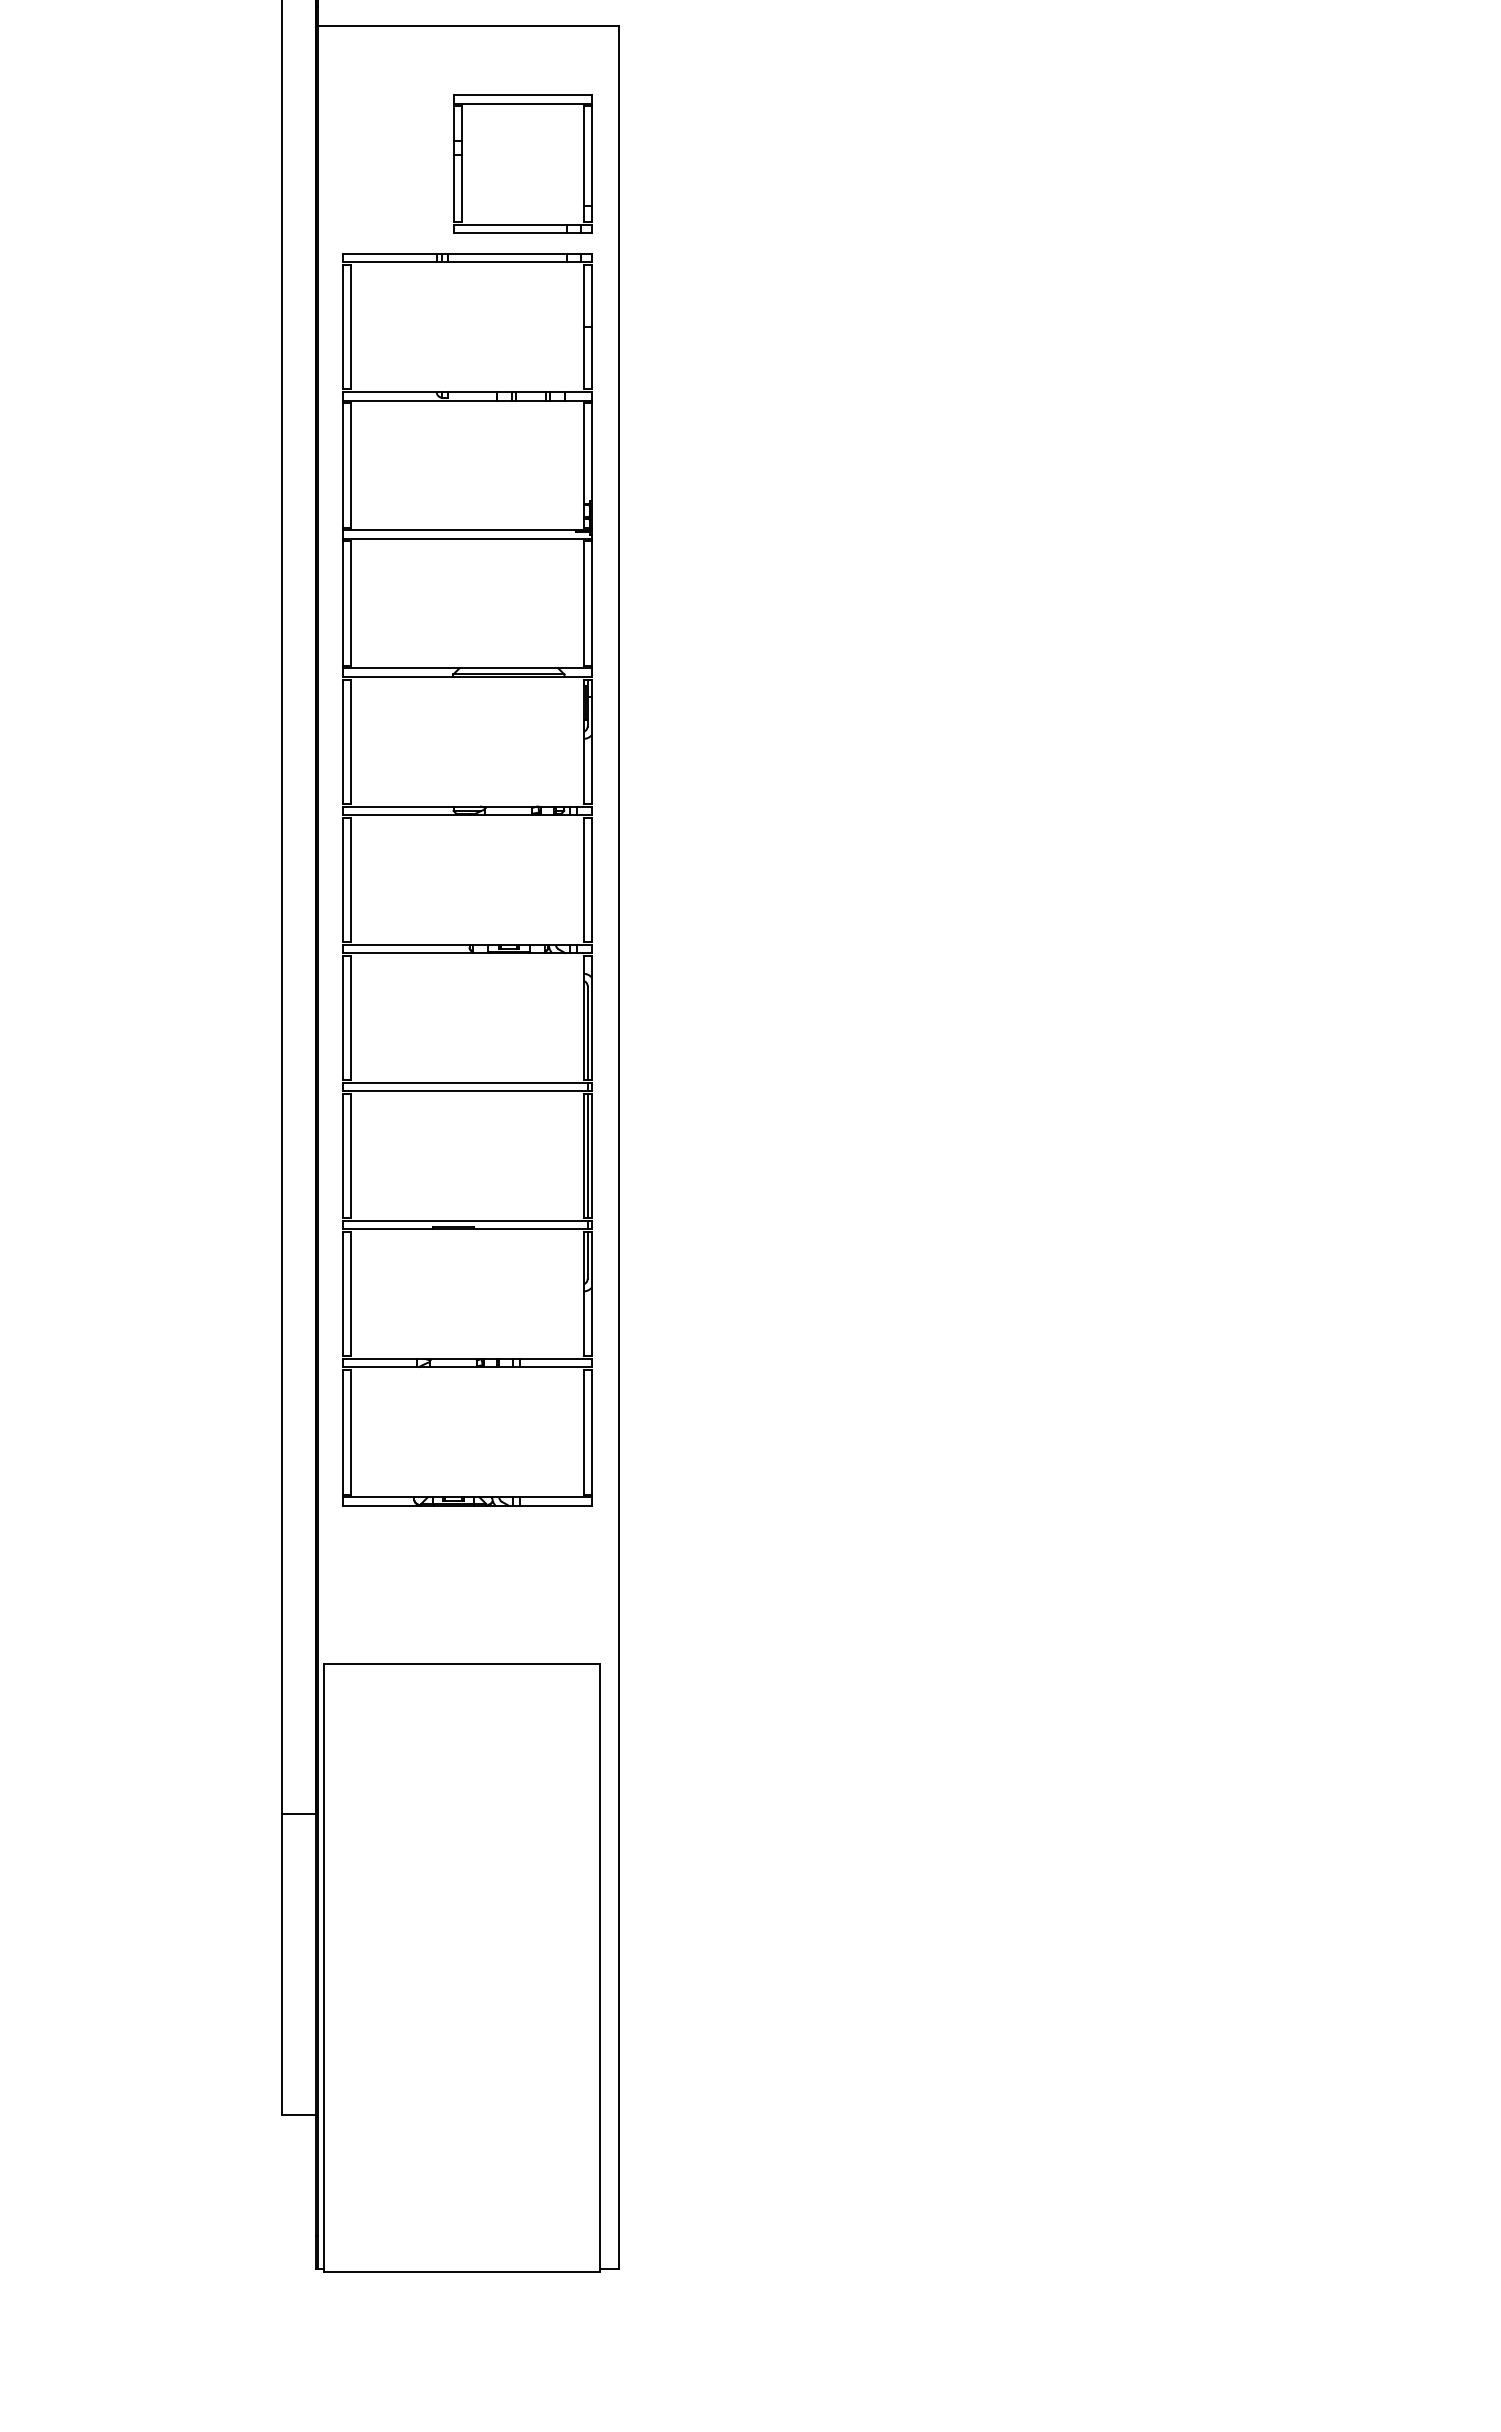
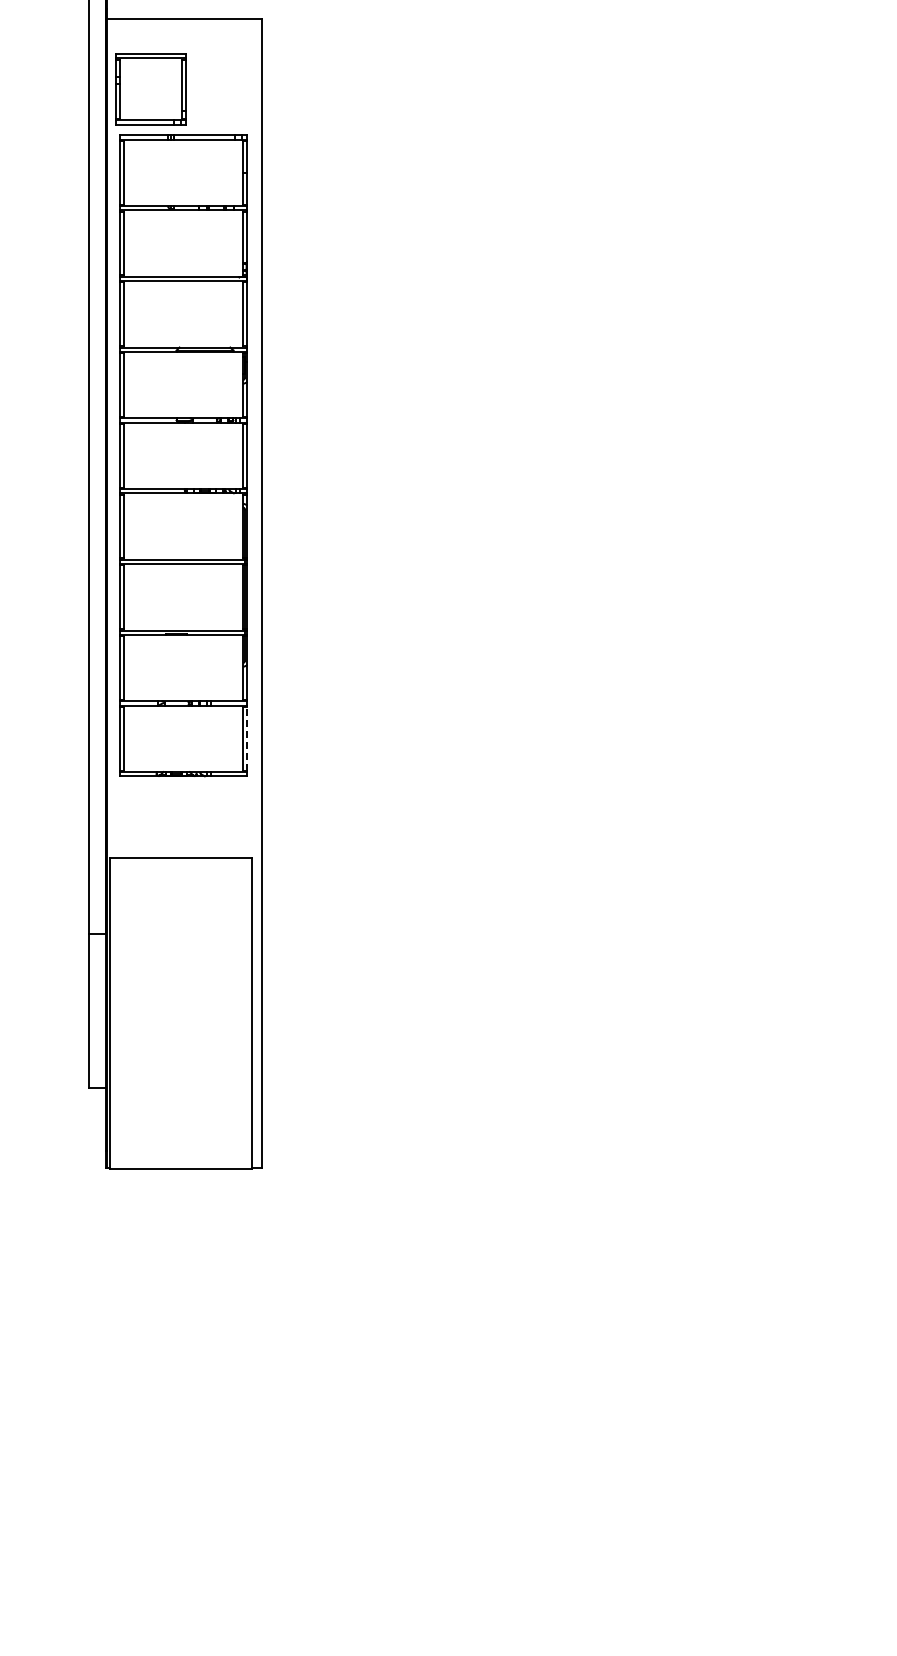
part: (521, 164) -> (150, 89), moved
line: (591, 1431) -> (247, 738), solid -> dashed

